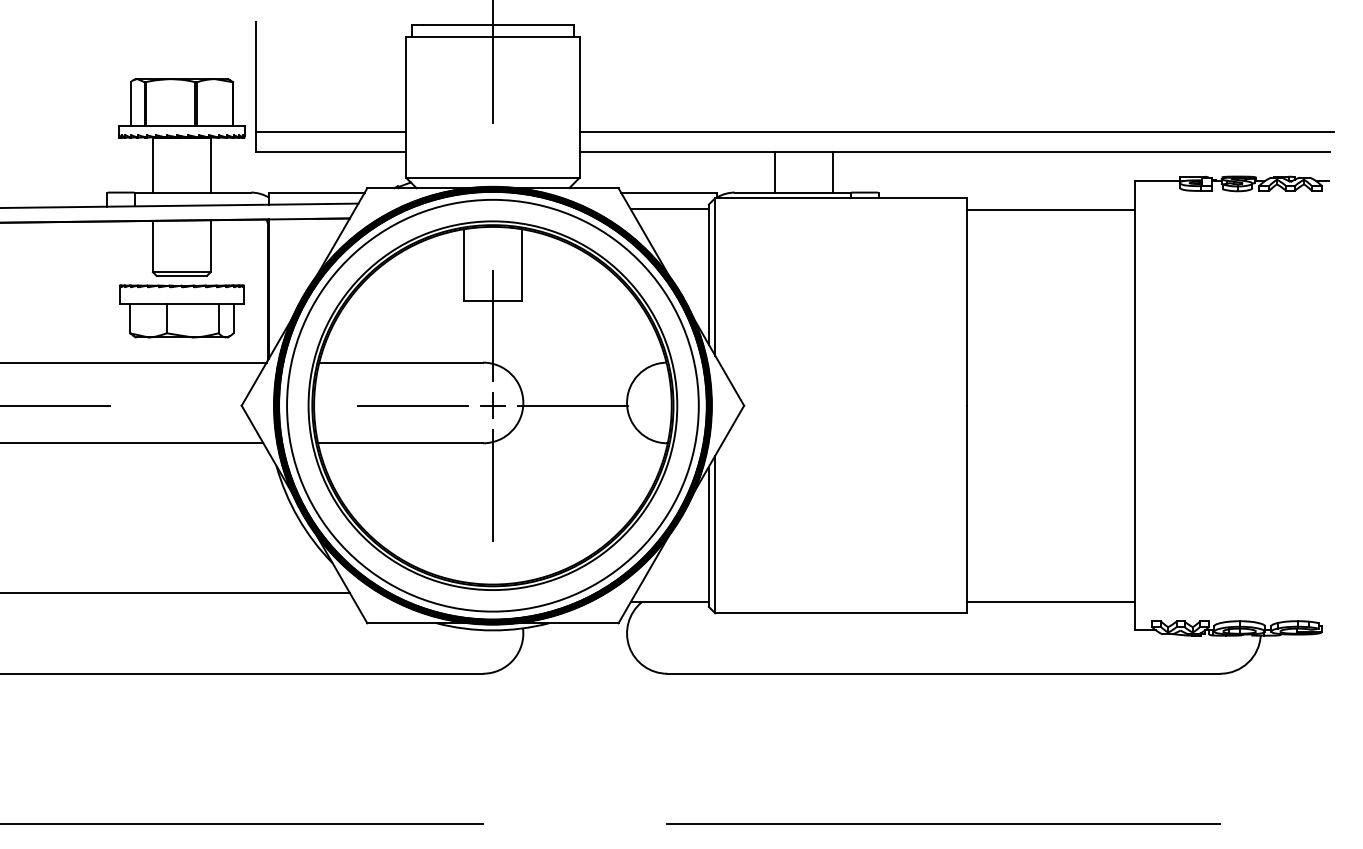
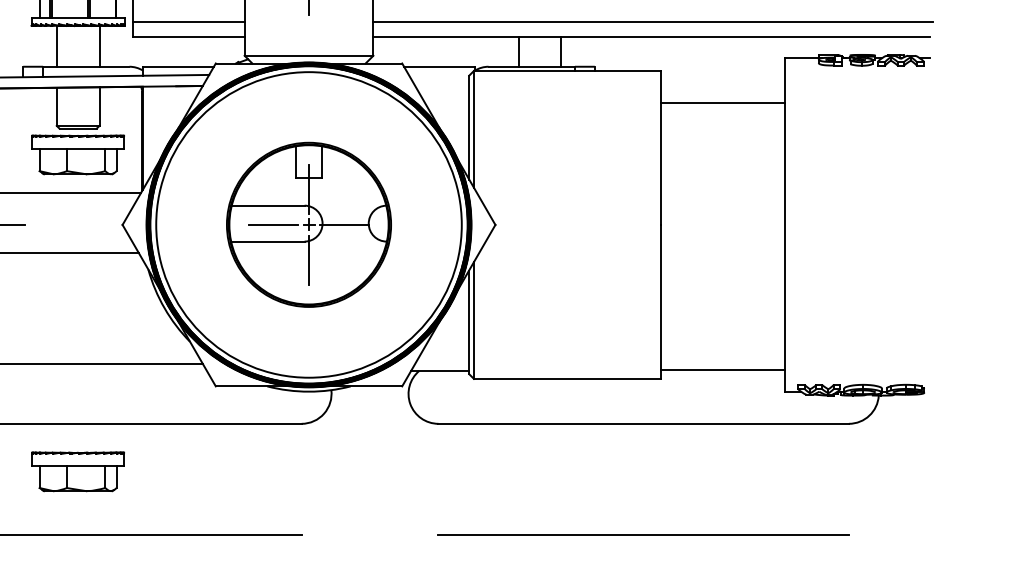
line: (669, 209) -> (440, 79), removed
line: (1050, 209) -> (722, 102), moved
part: (492, 405) -> (308, 224), size x0.6
part: (181, 738) -> (77, 471), added

